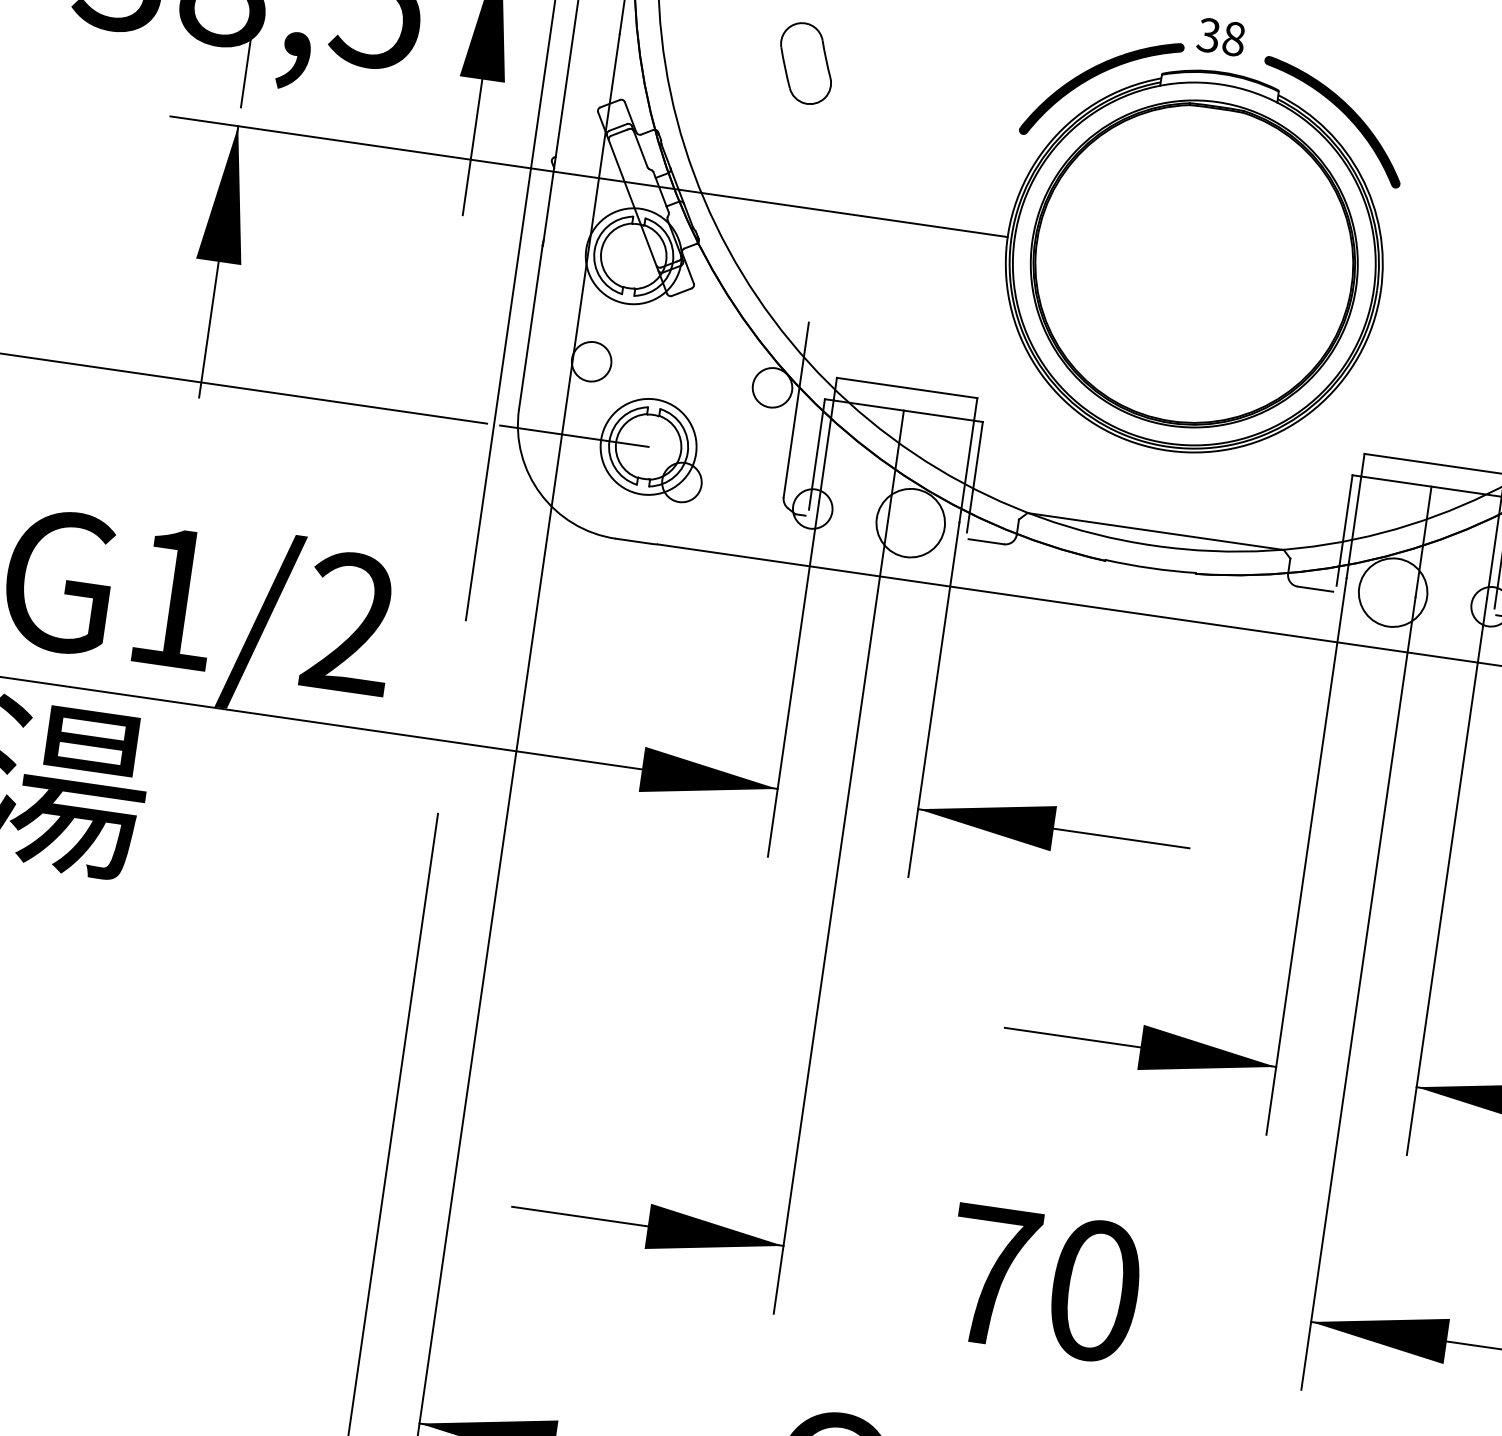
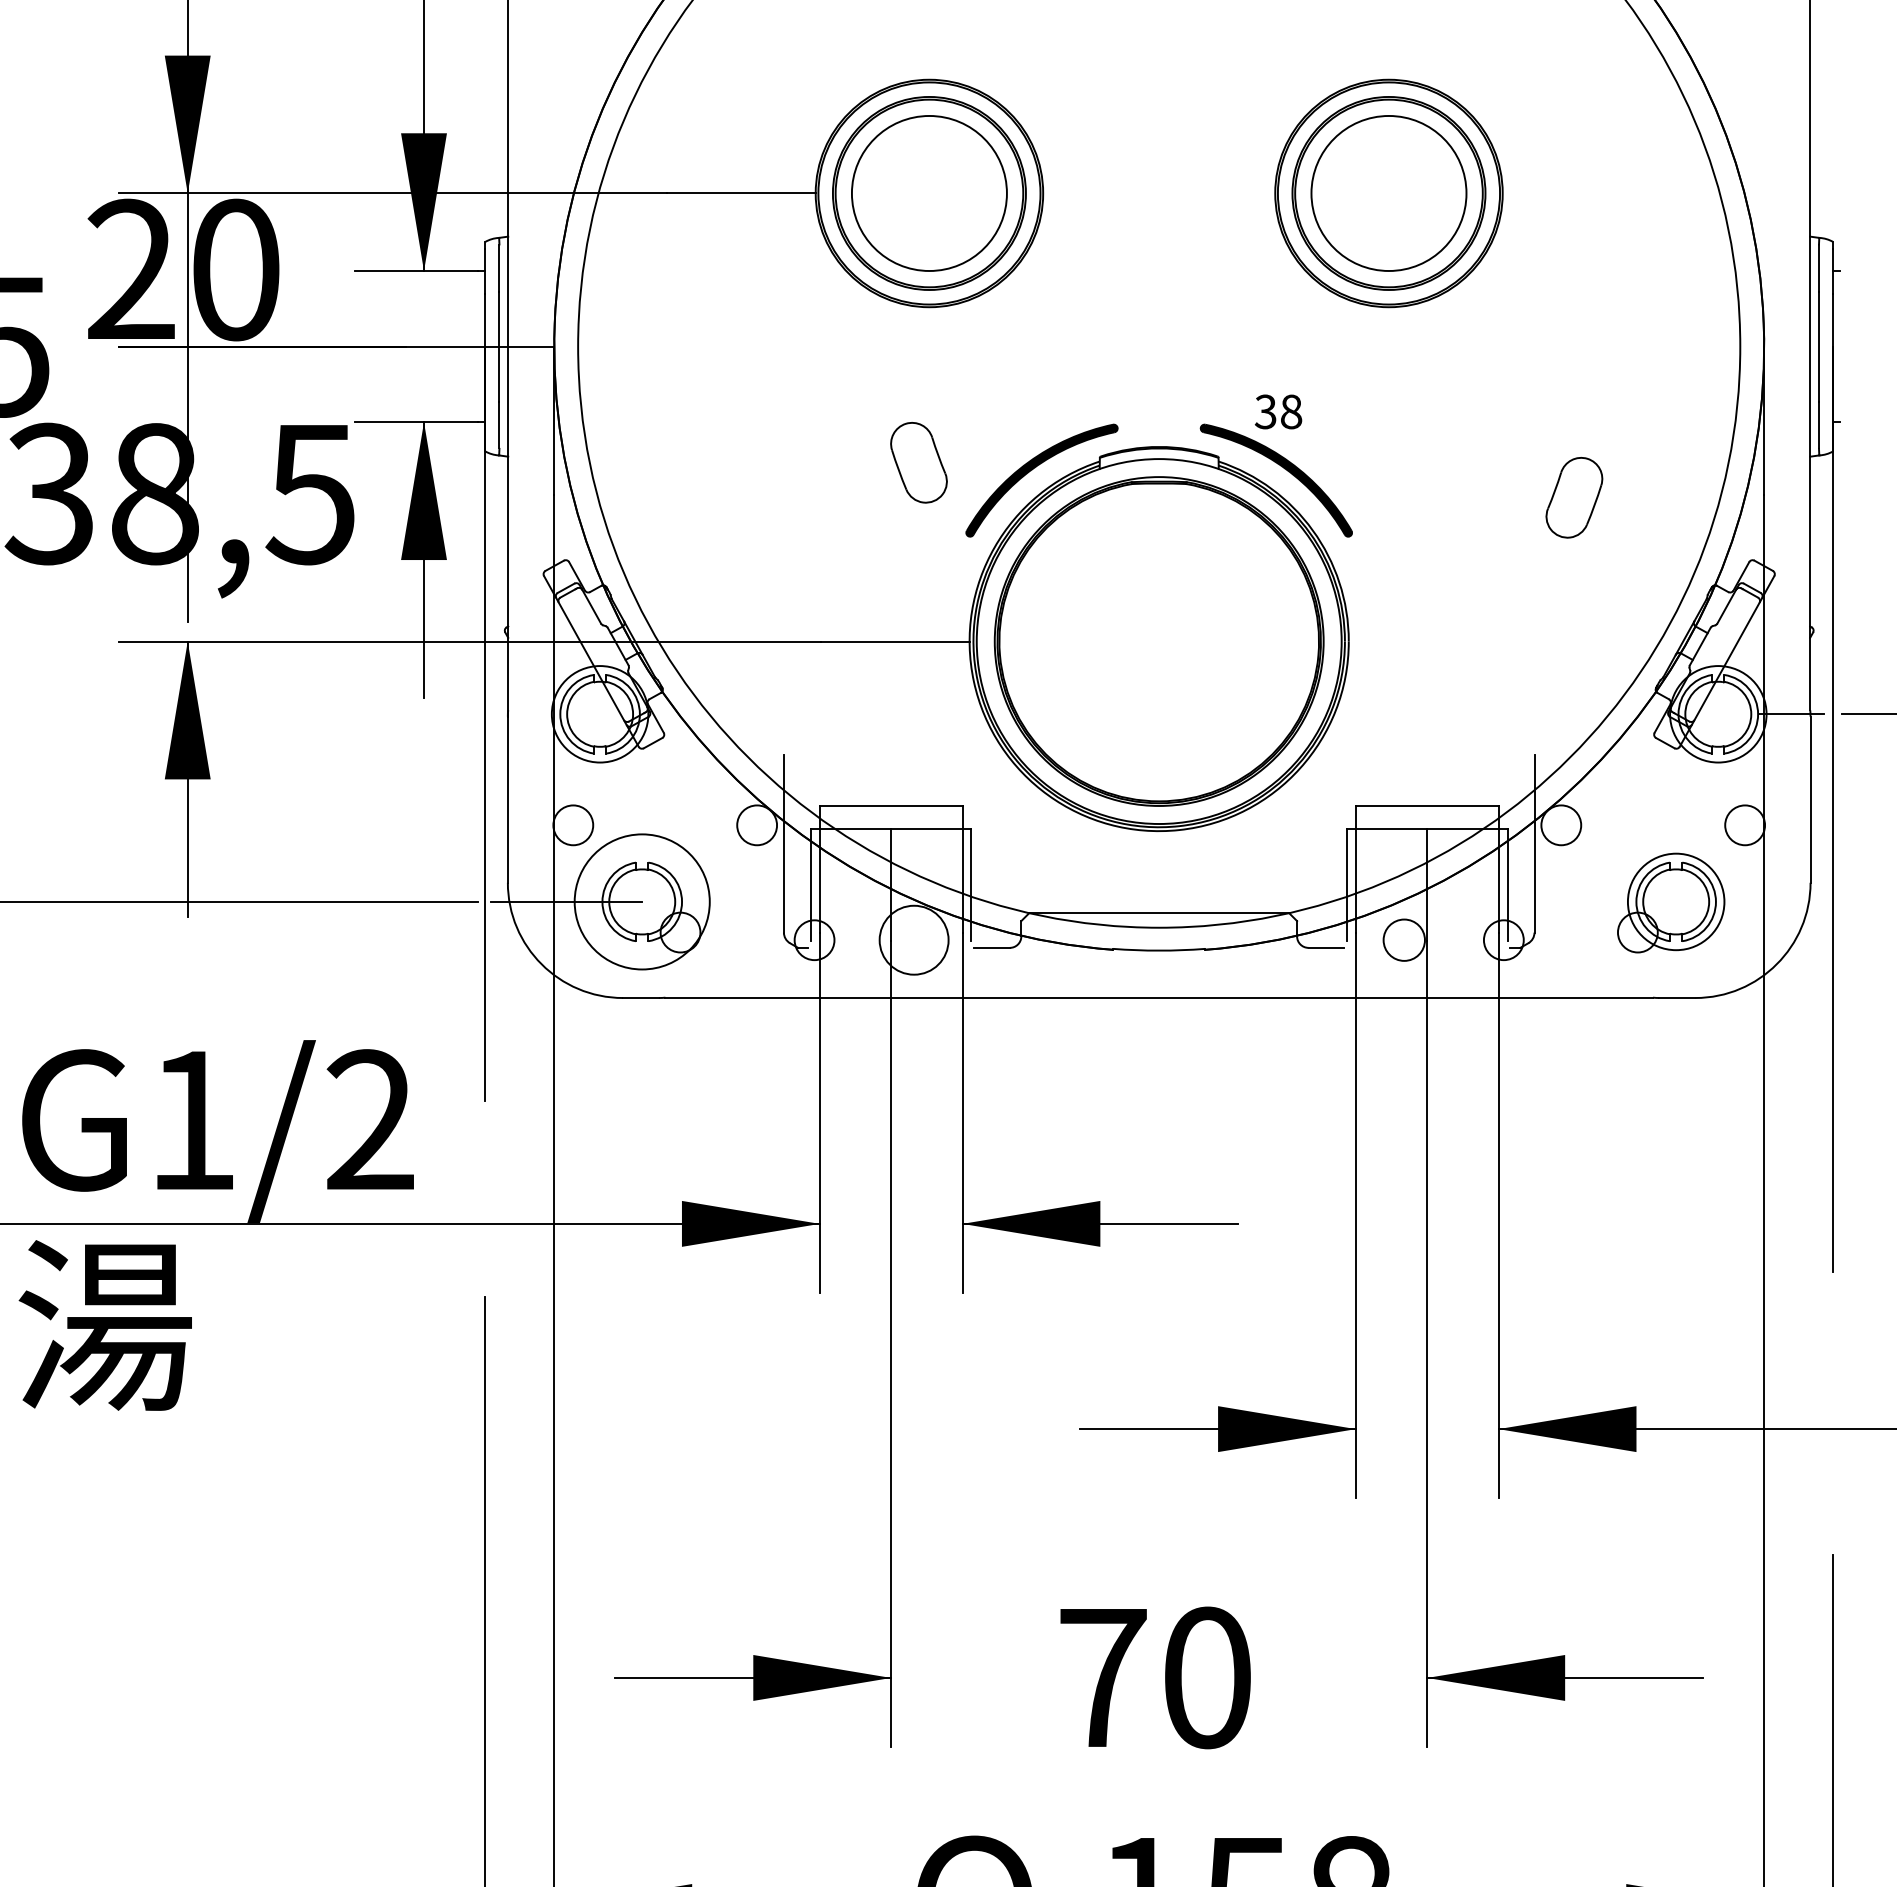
text: (1221, 36) -> (1278, 411), moved
part: (805, 63) -> (918, 462), moved
circle: (647, 446) -> (641, 901), size x1.4
circle: (1392, 591) -> (1403, 939), size x0.6

